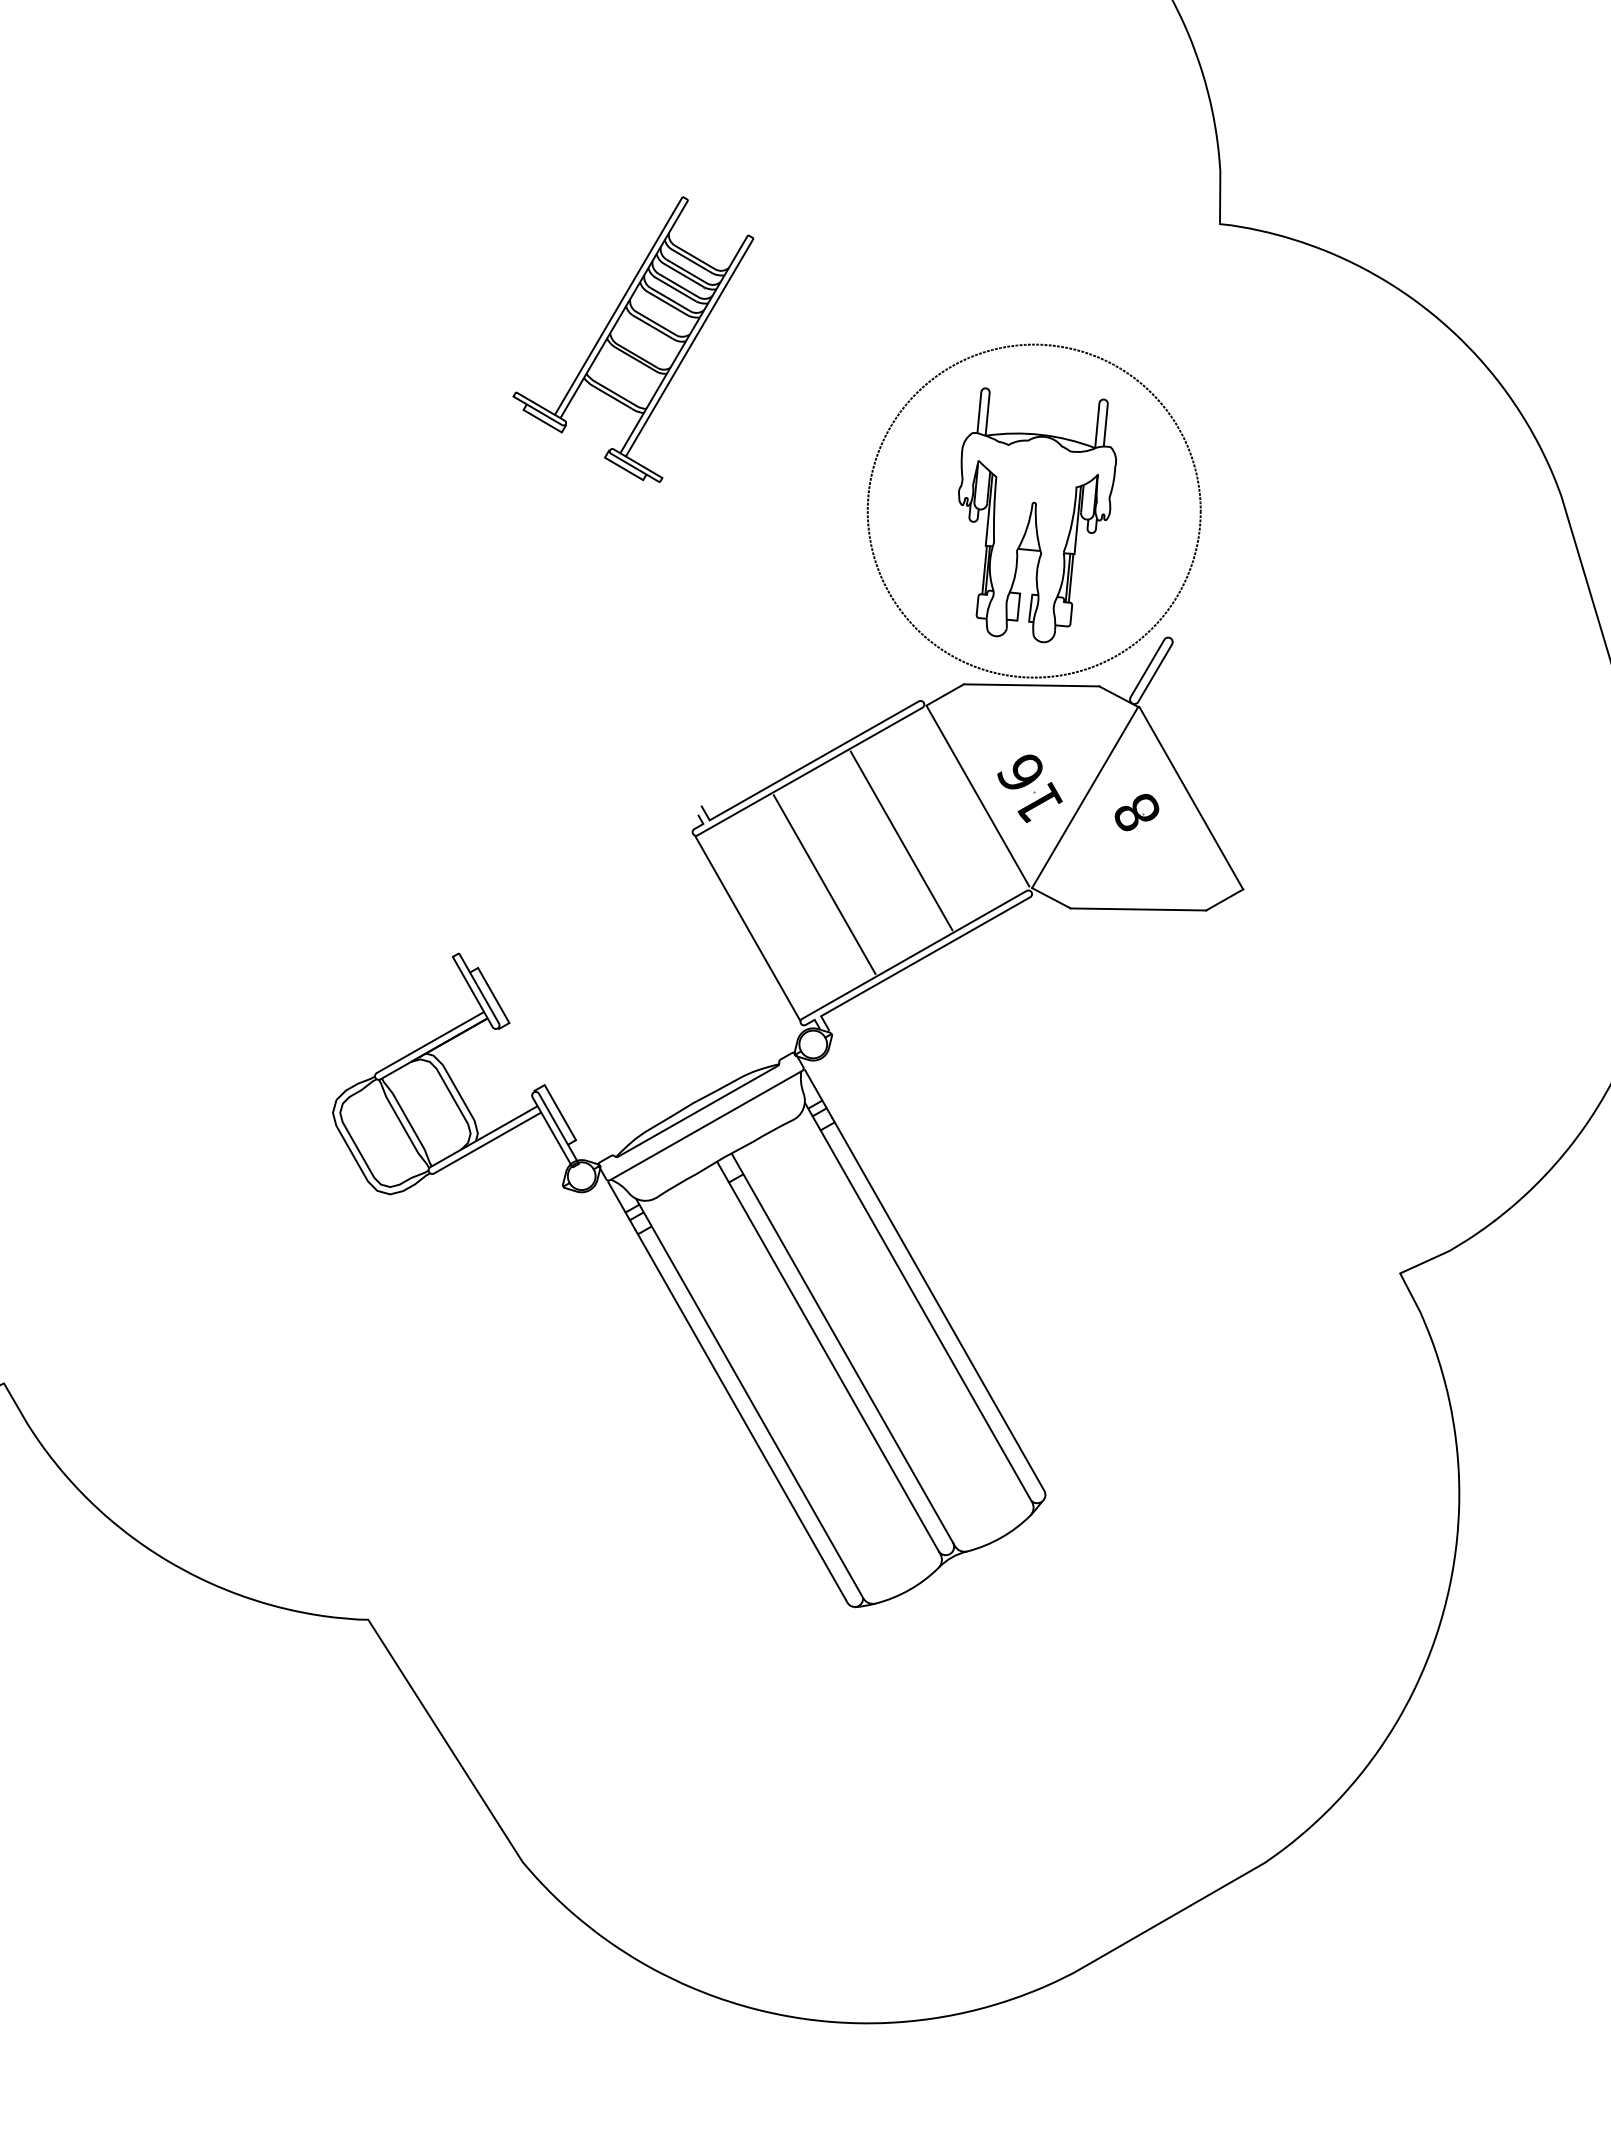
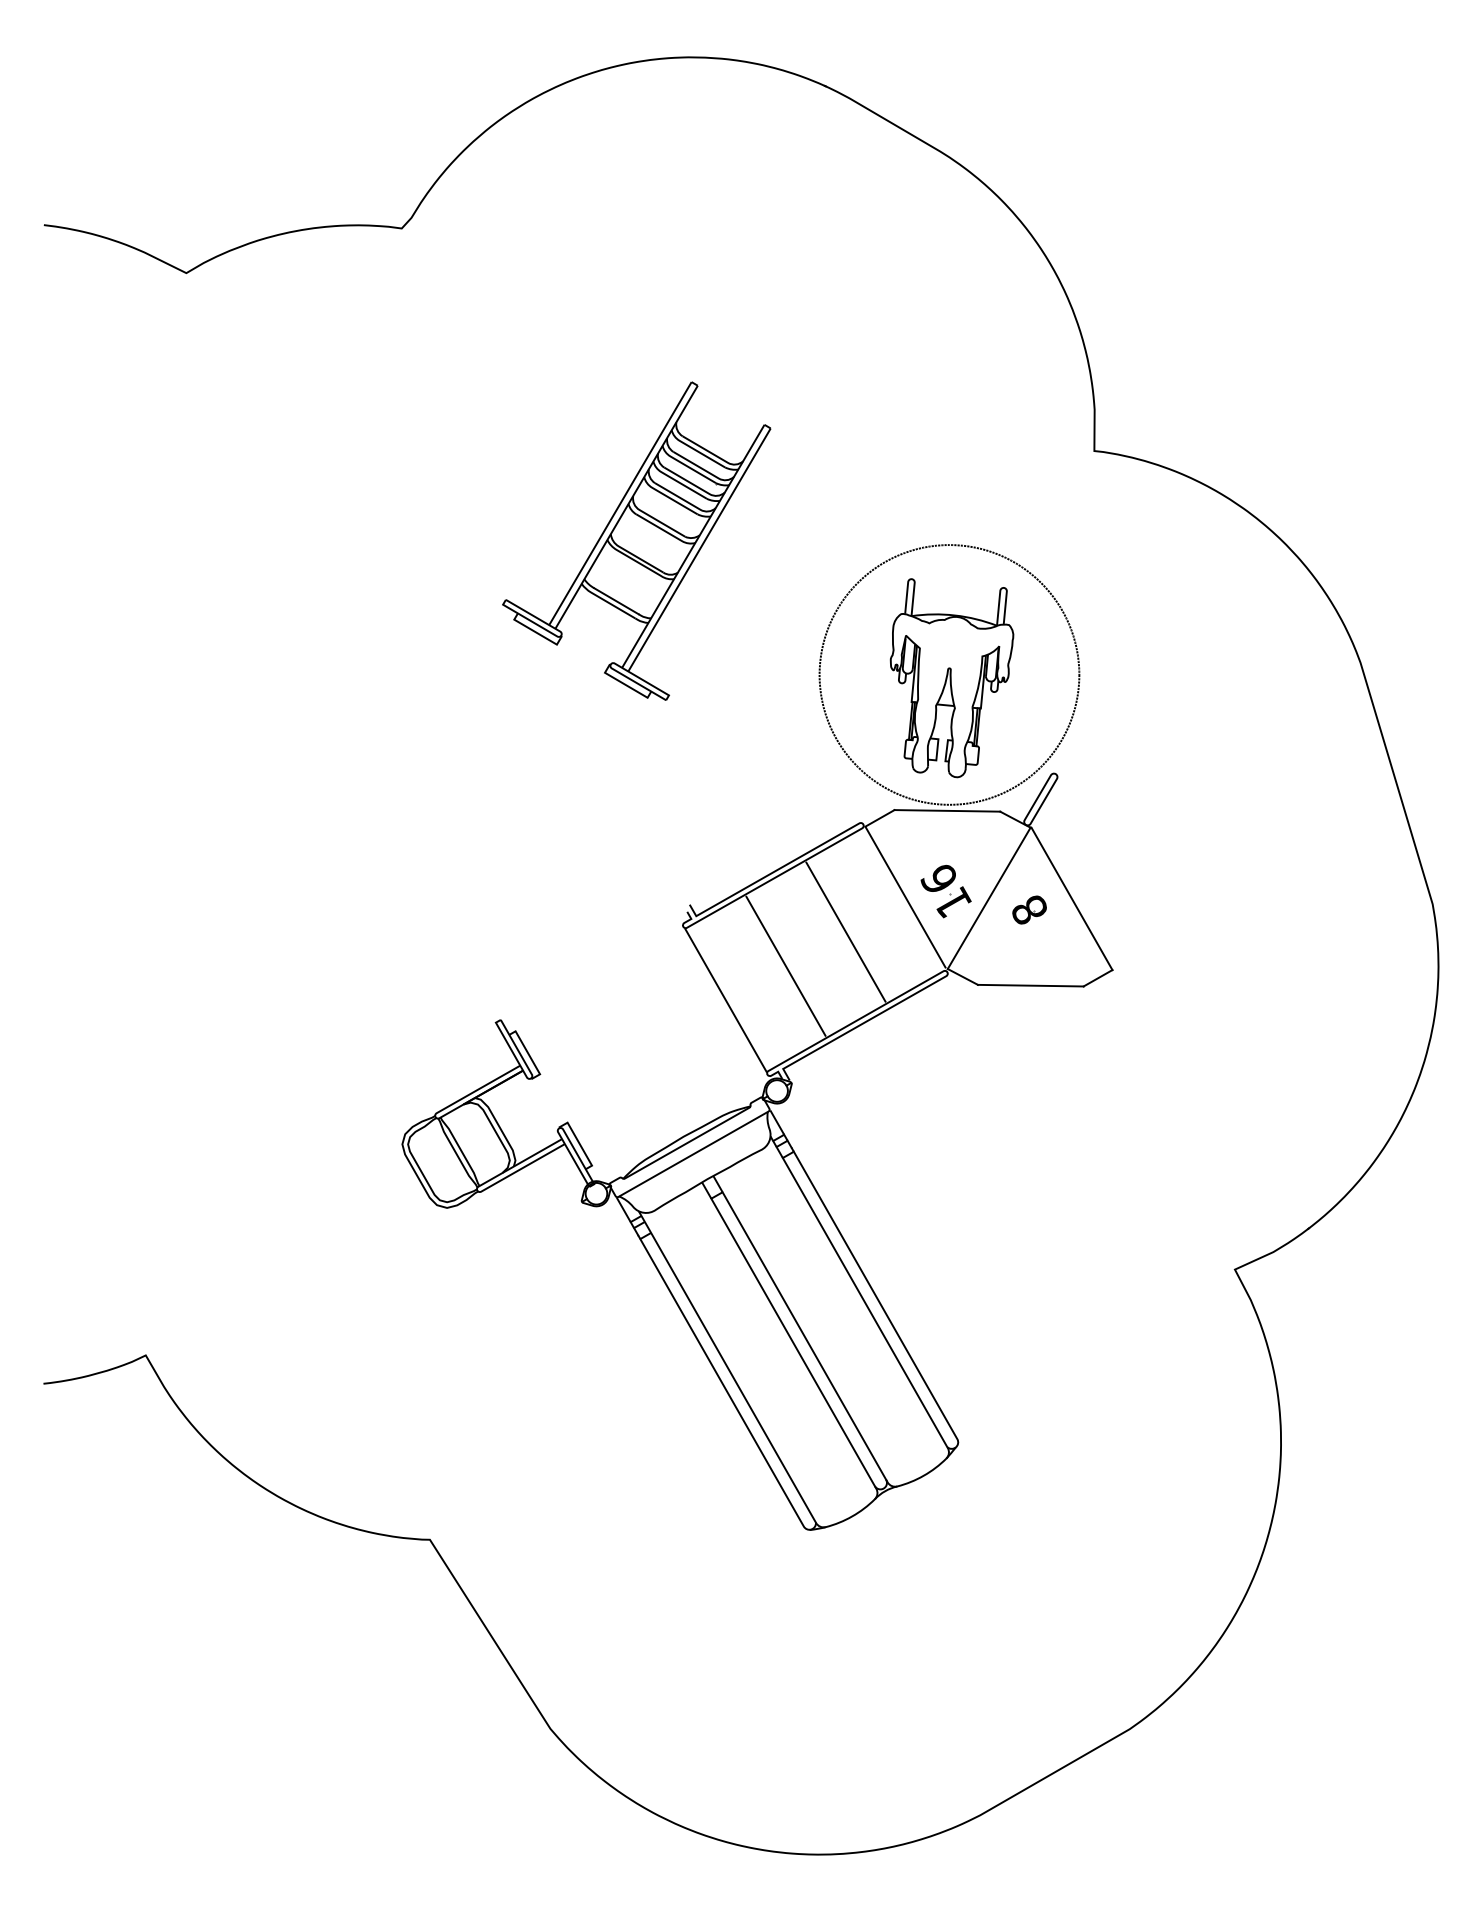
part: (633, 338) -> (636, 540), size x1.43

